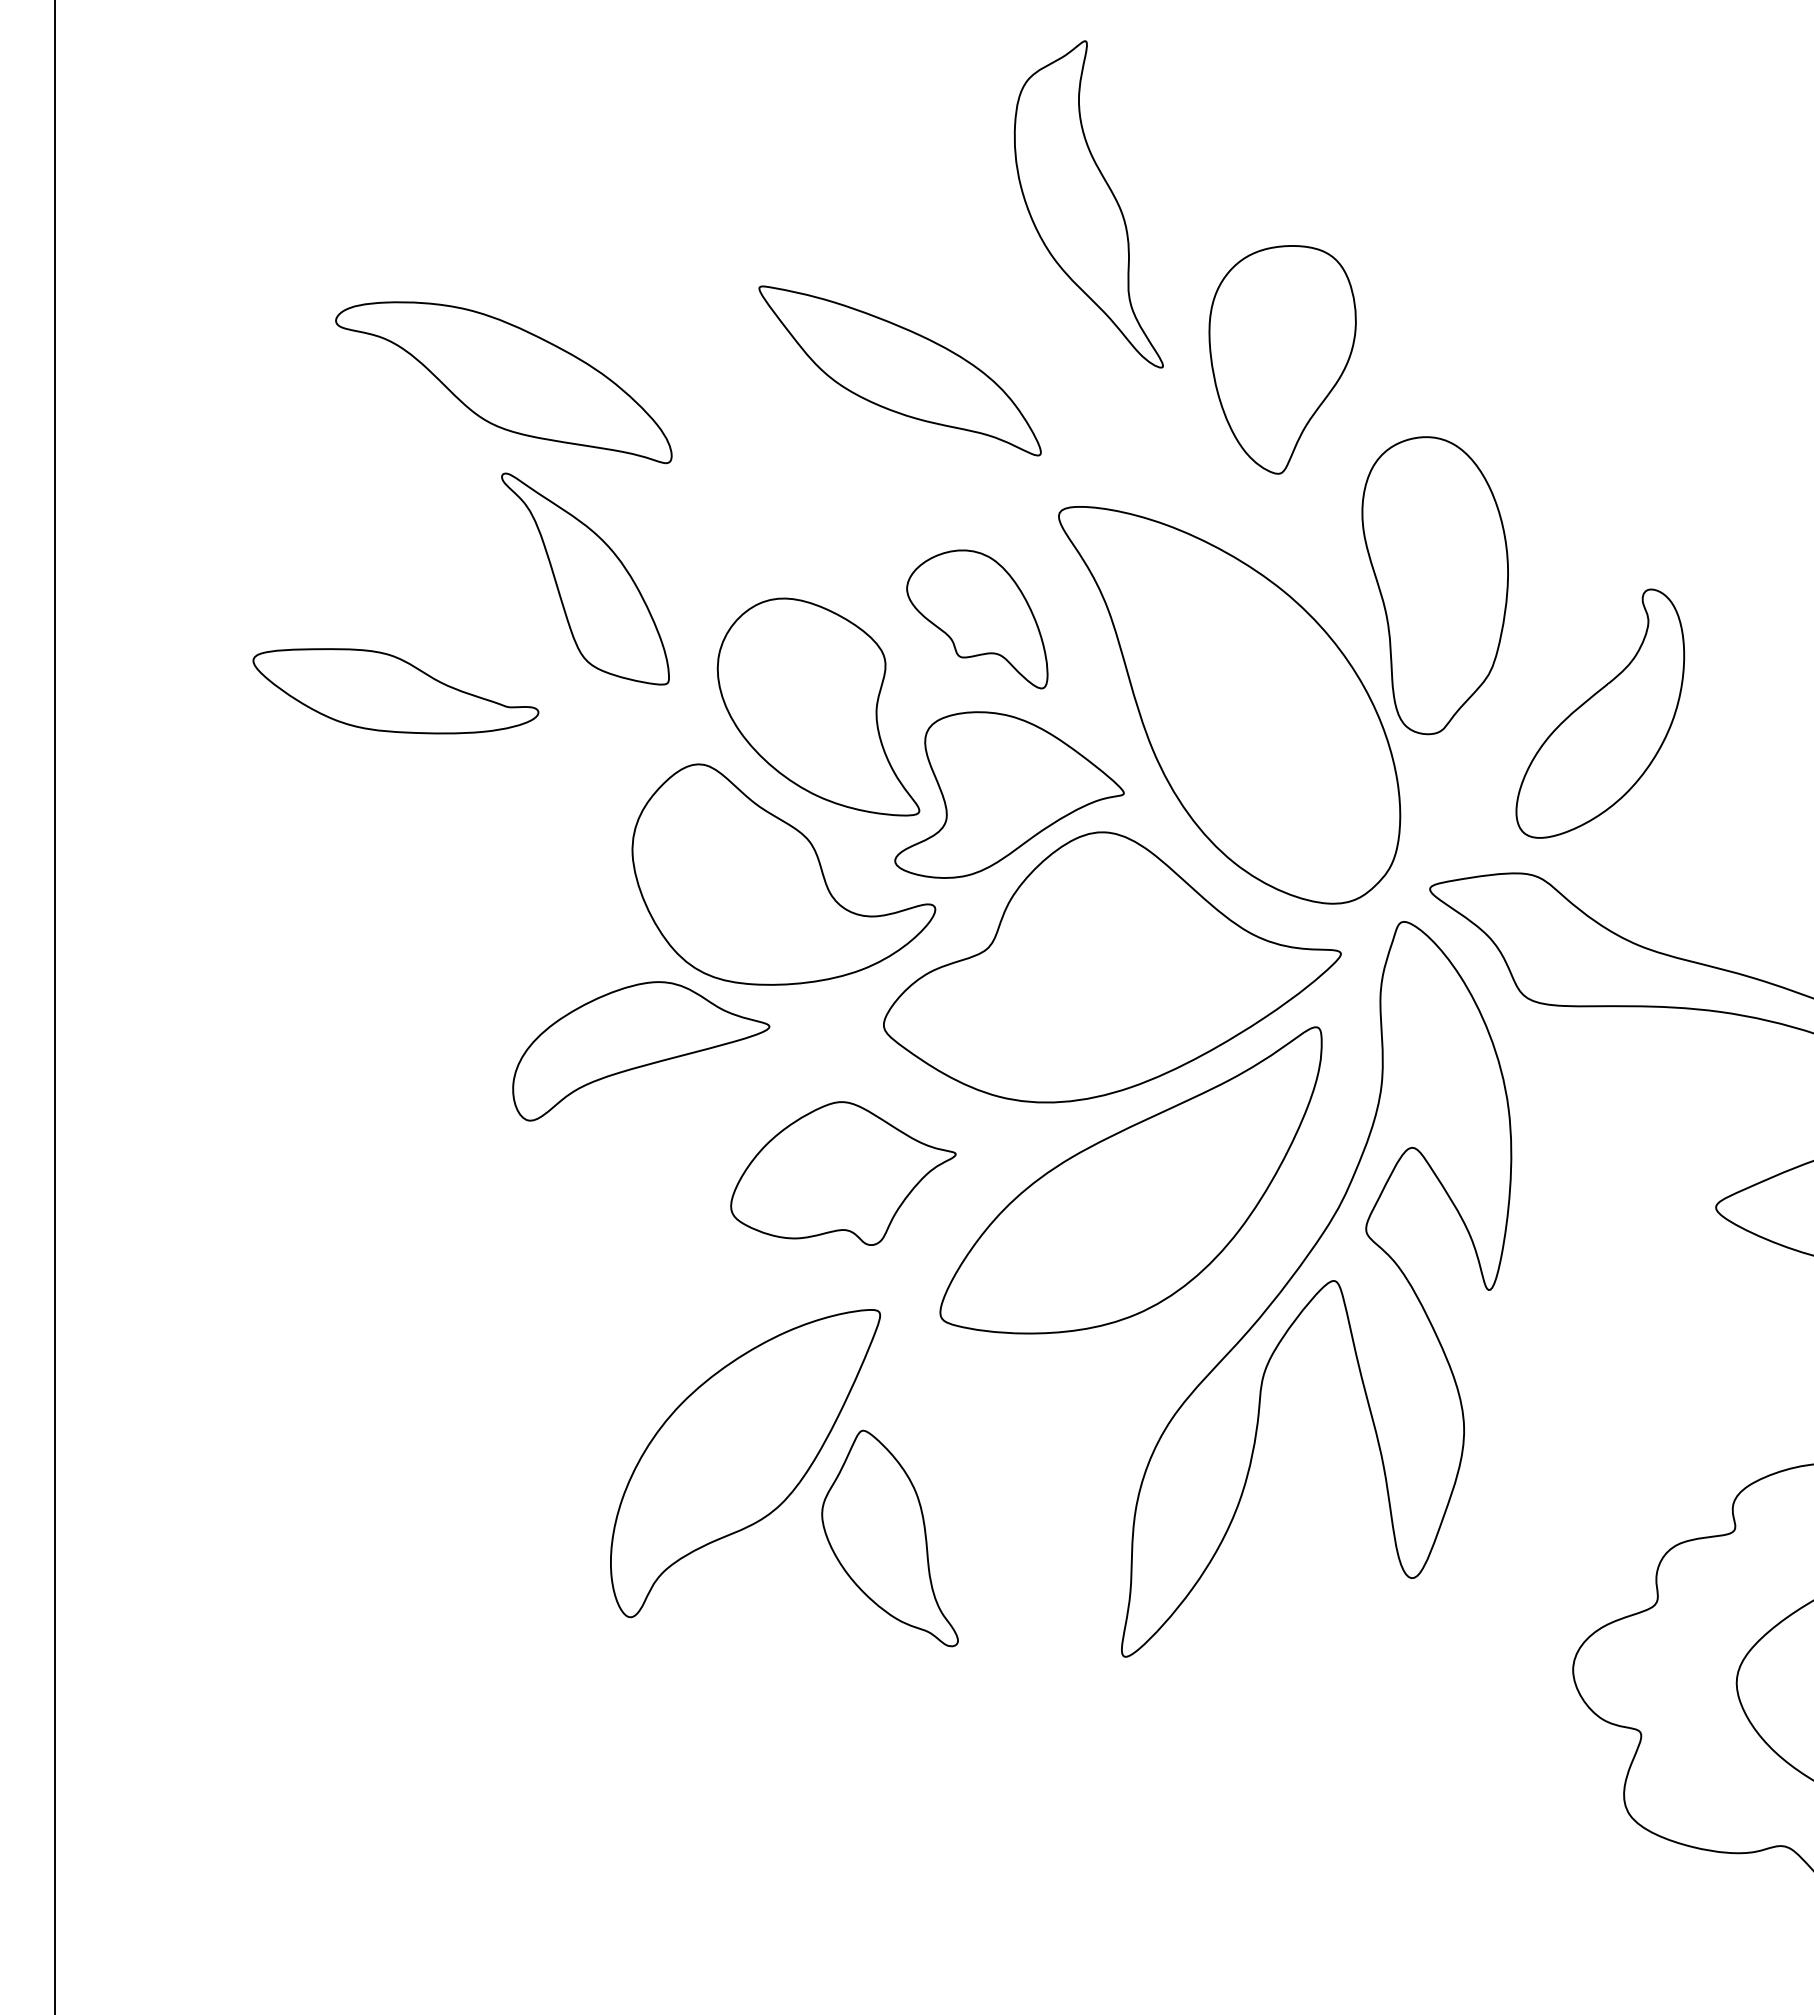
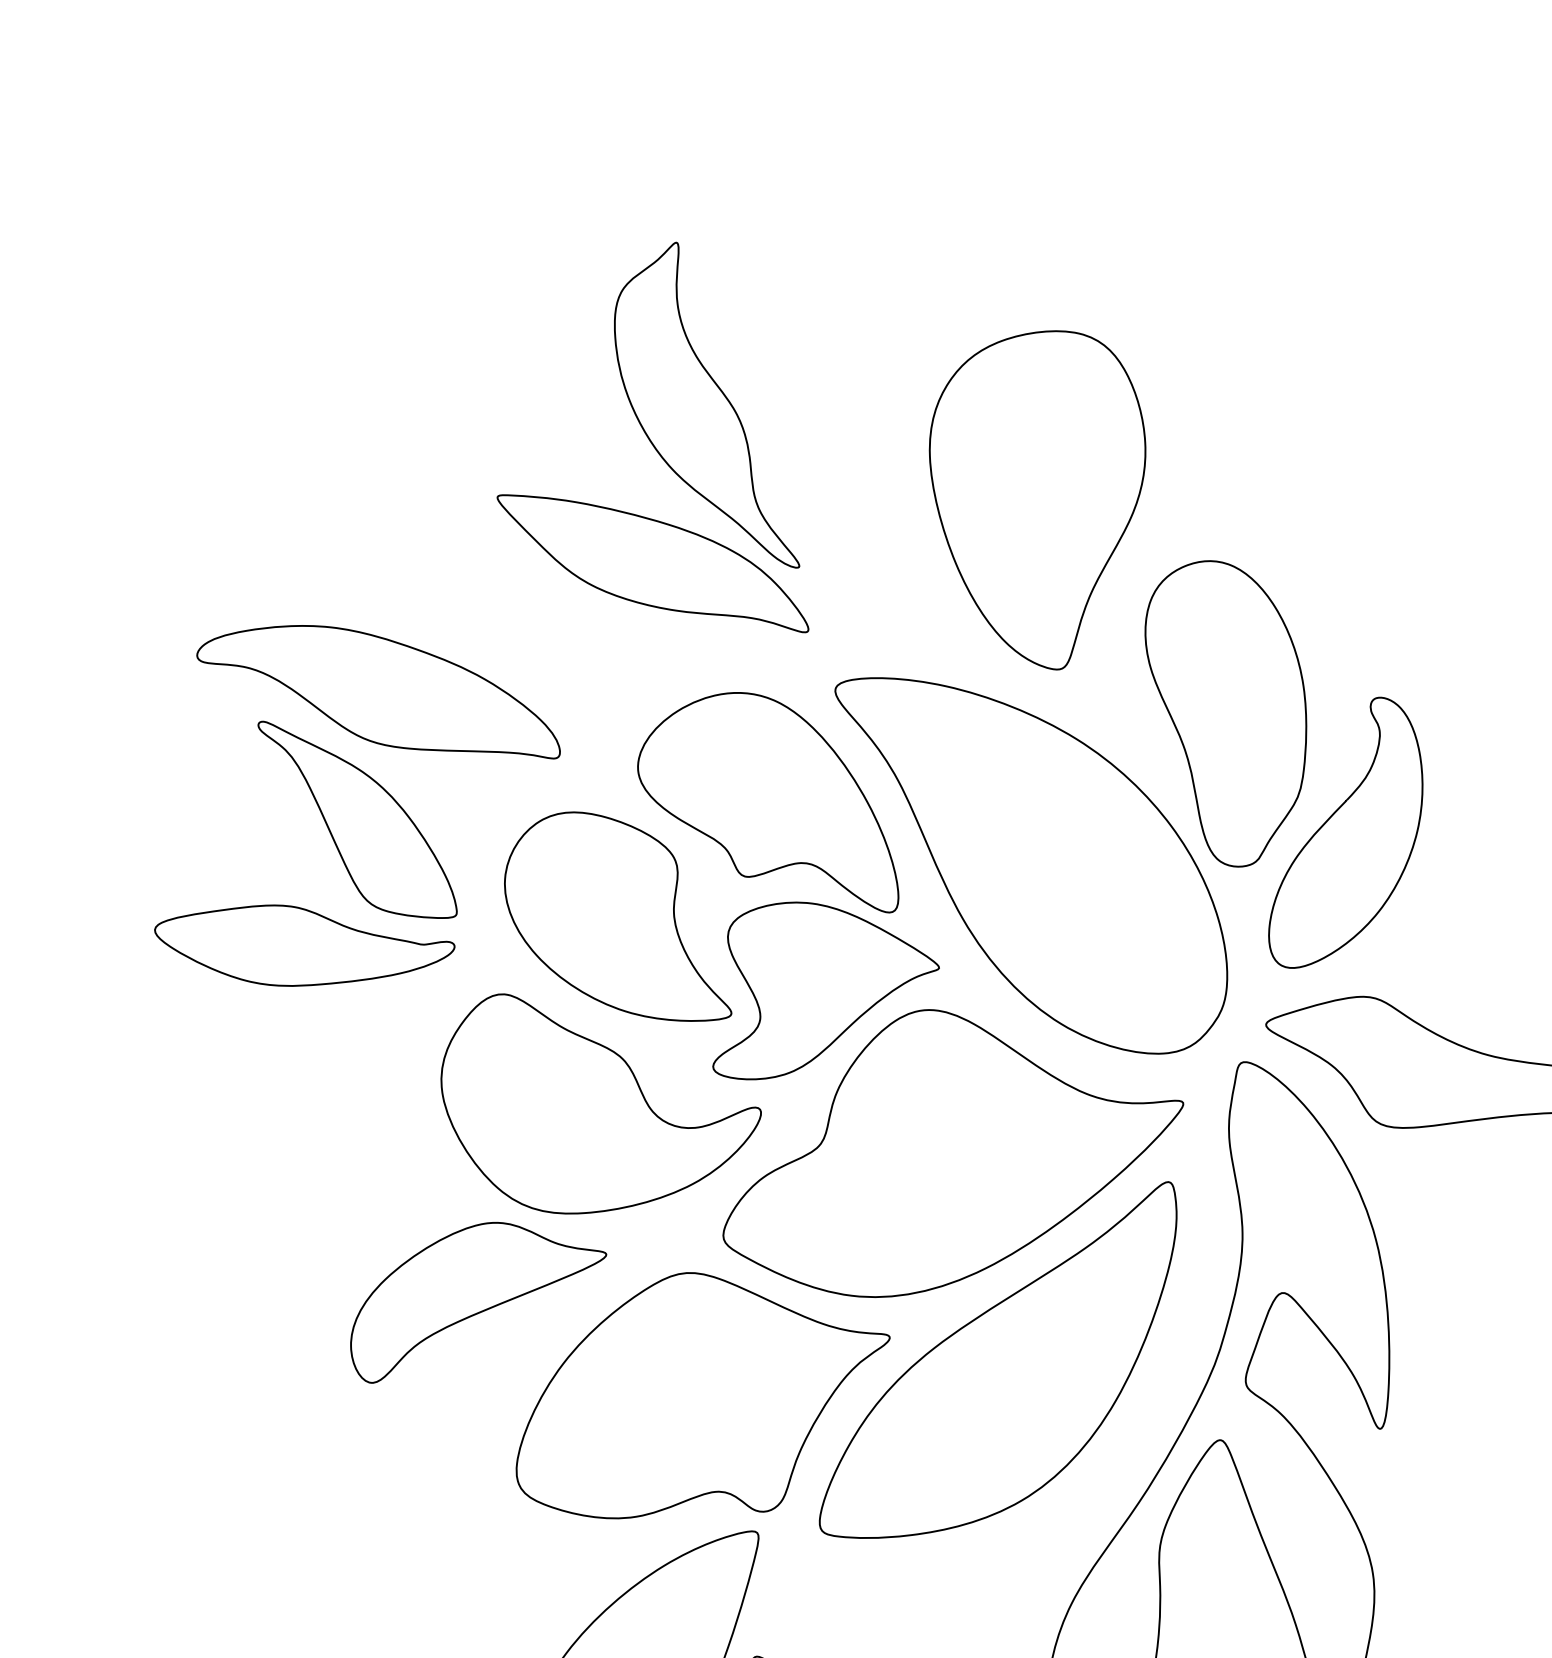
part: (1088, 204) -> (701, 409), moved
part: (1282, 359) -> (1044, 501), size x1.43
part: (503, 382) -> (377, 697), moved
part: (977, 619) -> (765, 808), size x1.67
part: (395, 691) -> (305, 943), moved
part: (1600, 713) -> (1342, 831), moved
part: (843, 1173) -> (701, 1395), size x1.67

